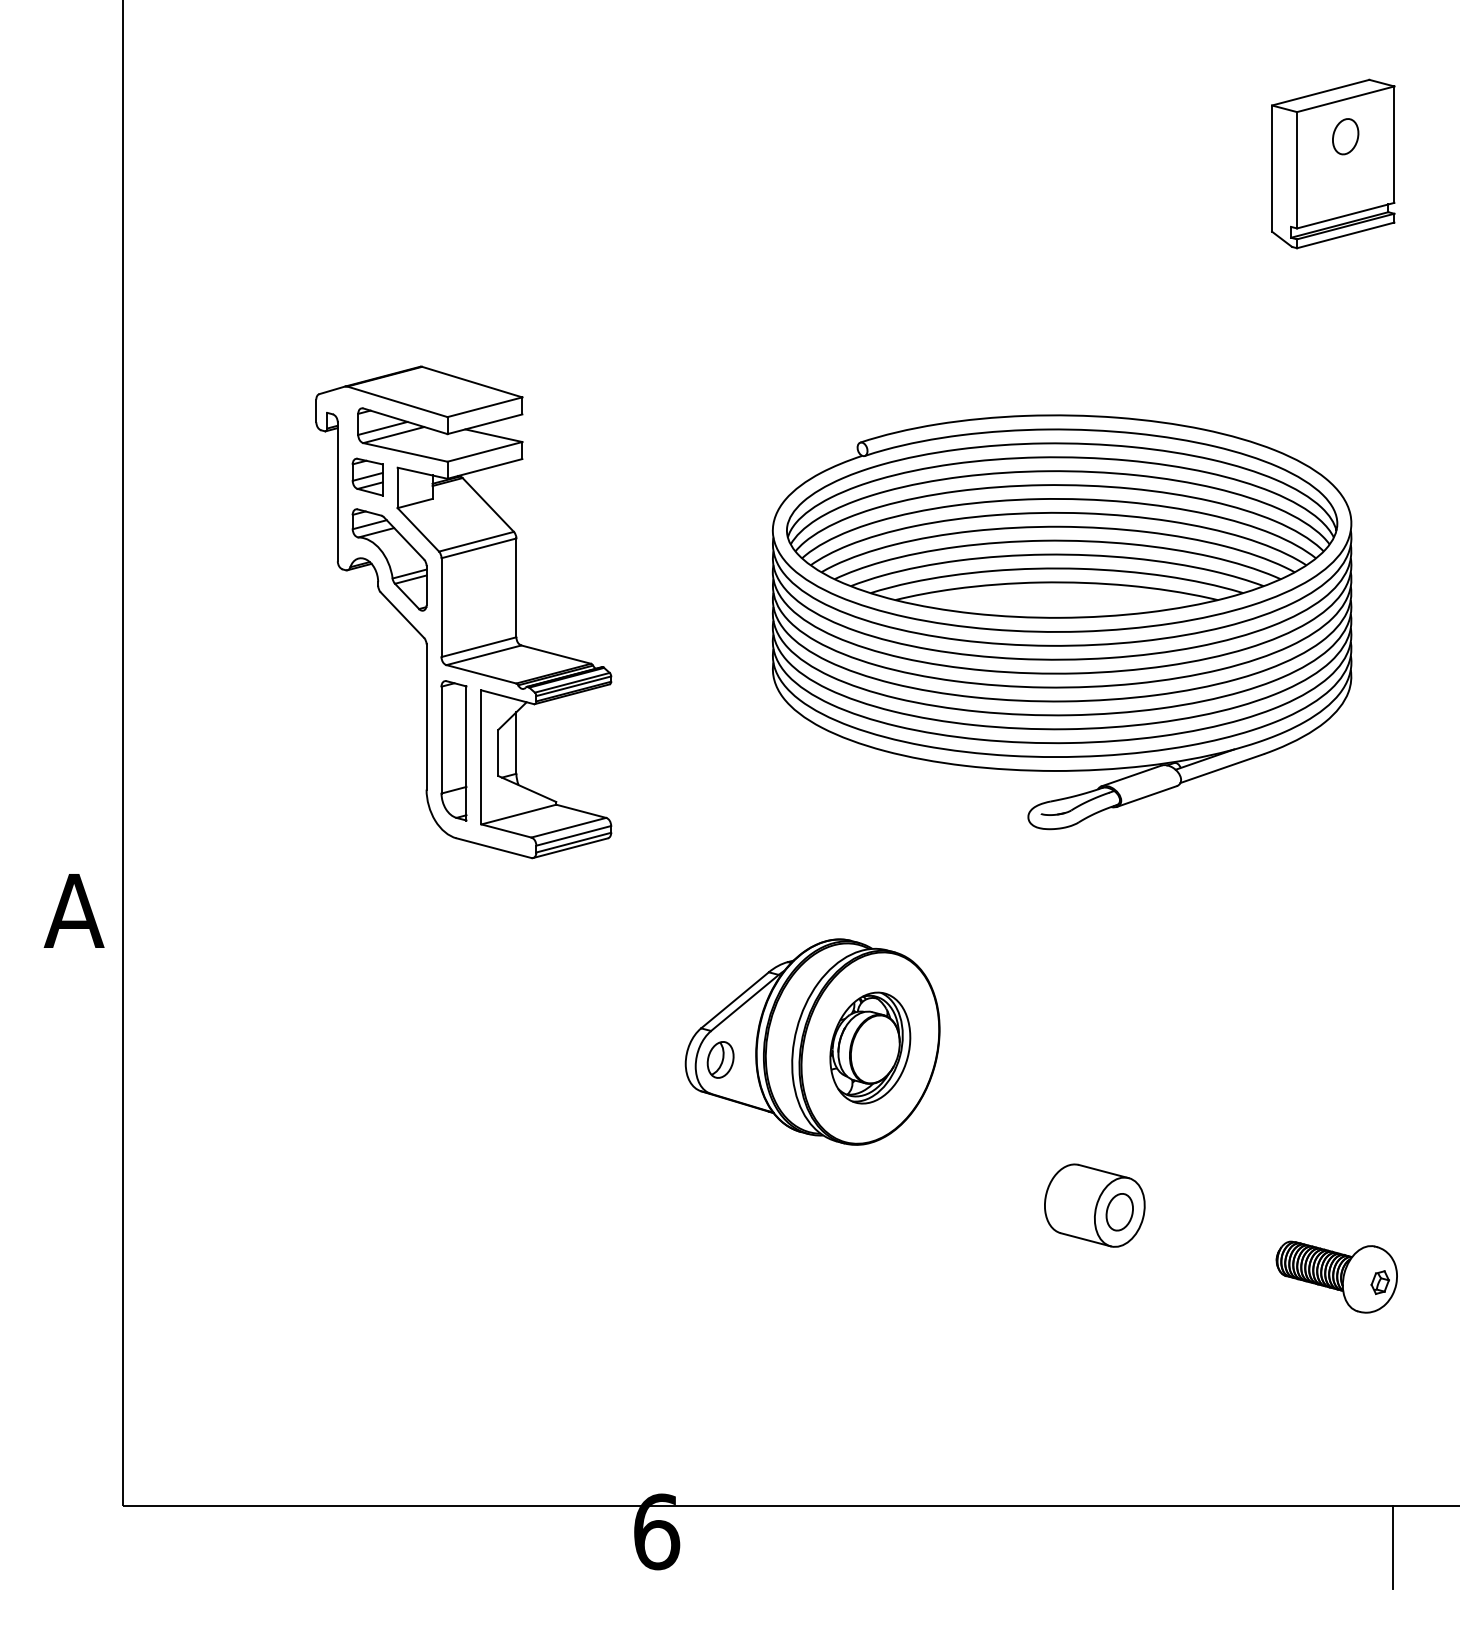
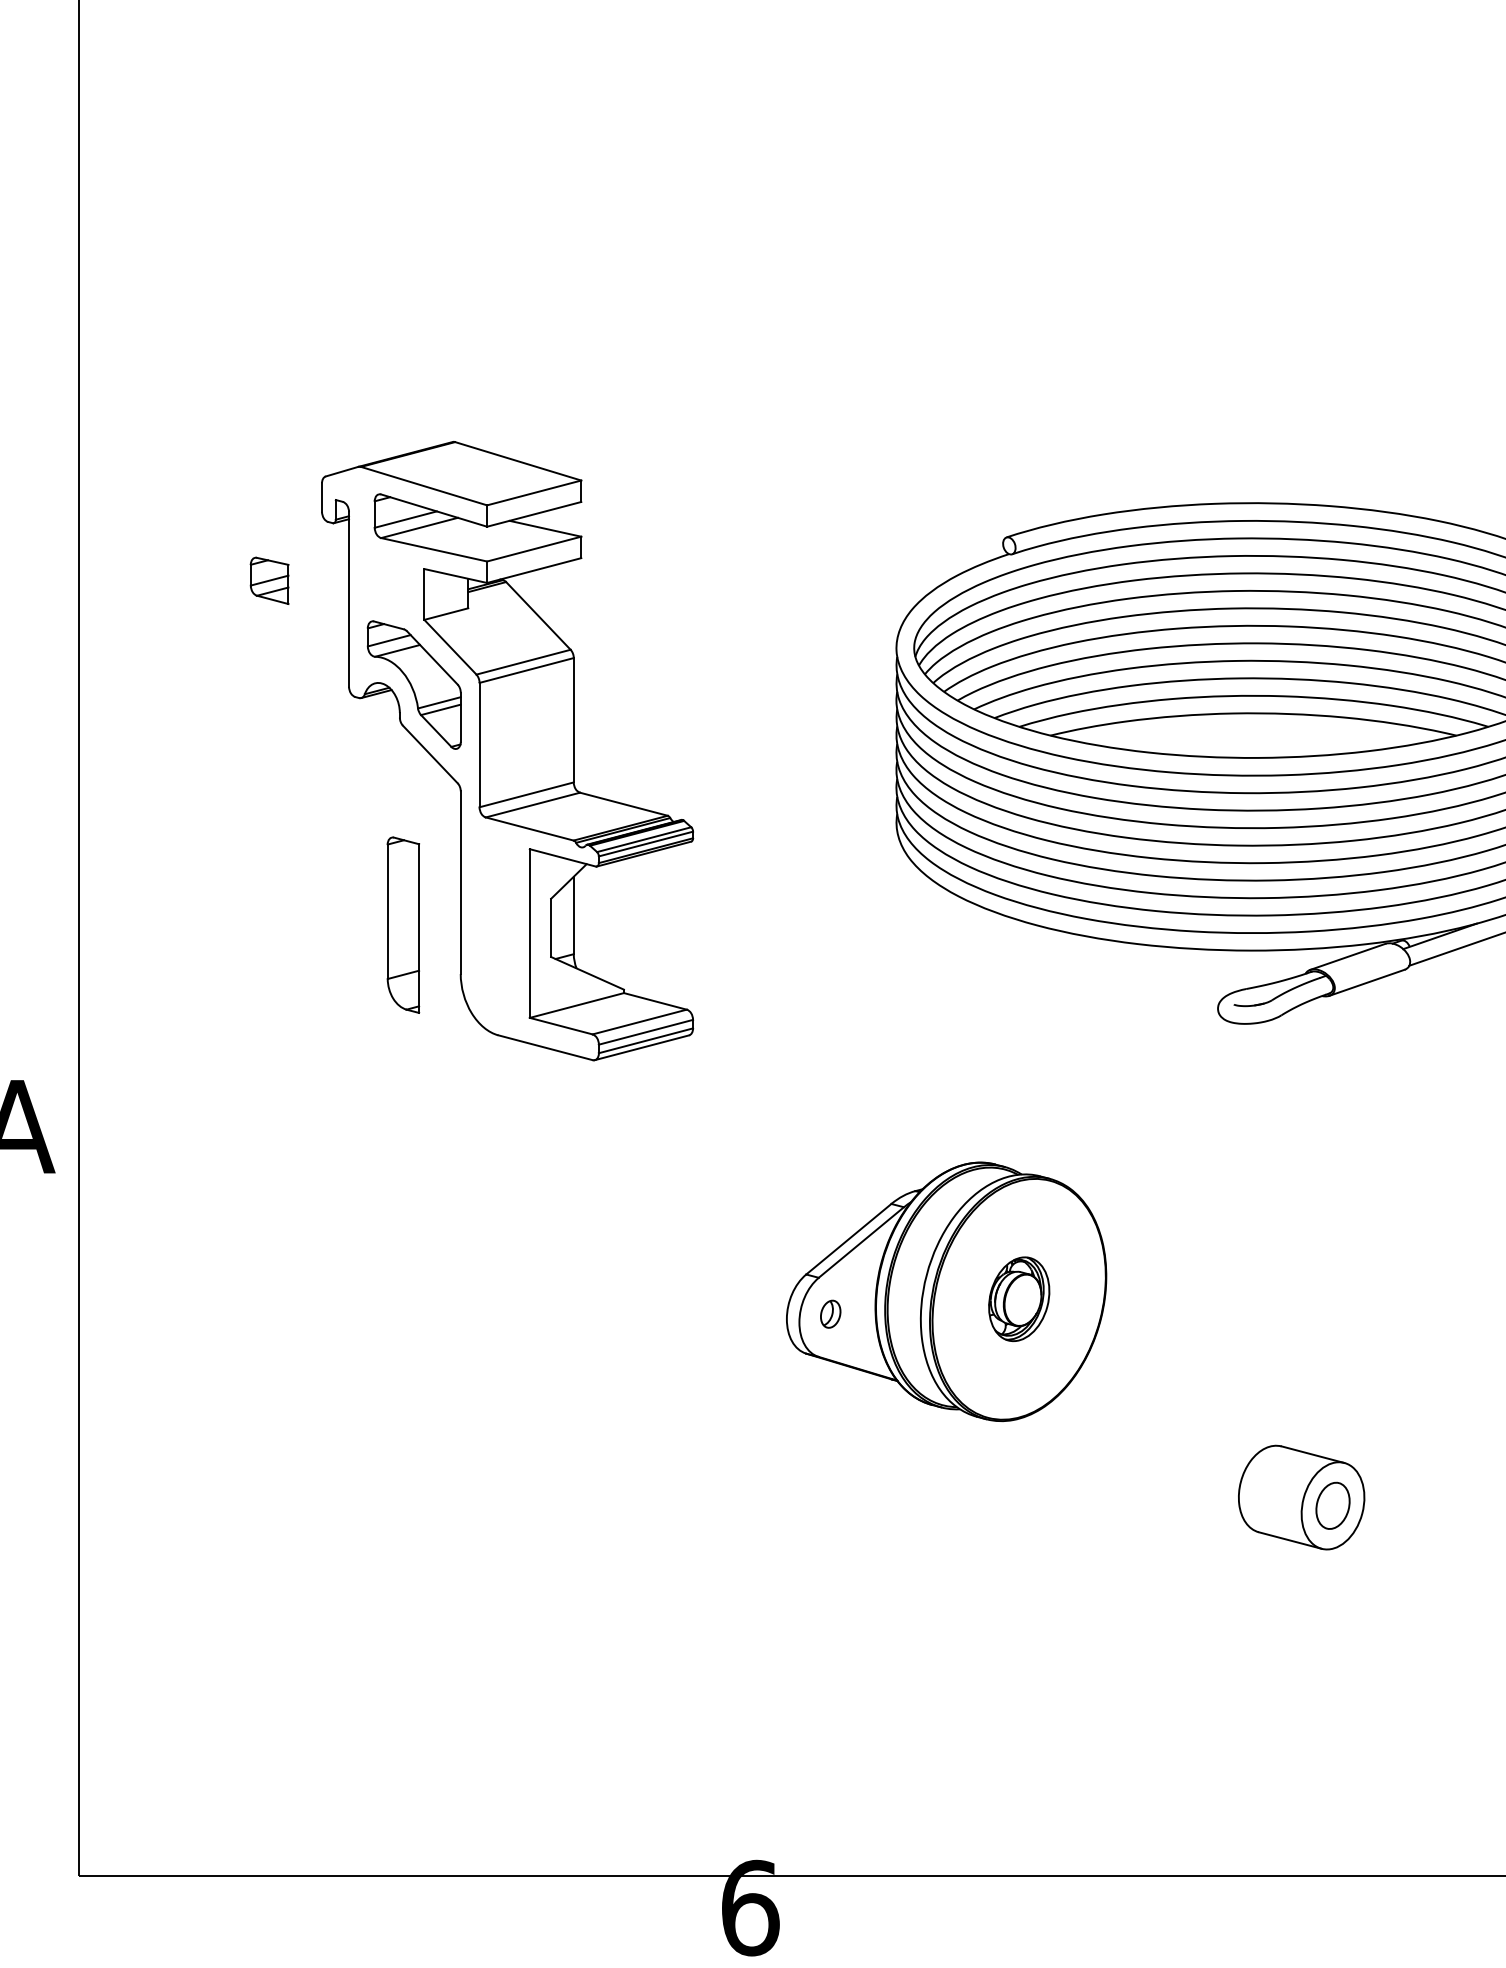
part: (367, 476) -> (269, 580), moved
part: (453, 750) -> (402, 924), moved
part: (870, 1047) -> (1019, 1298), size x0.6
part: (720, 1059) -> (830, 1313), size x0.6

